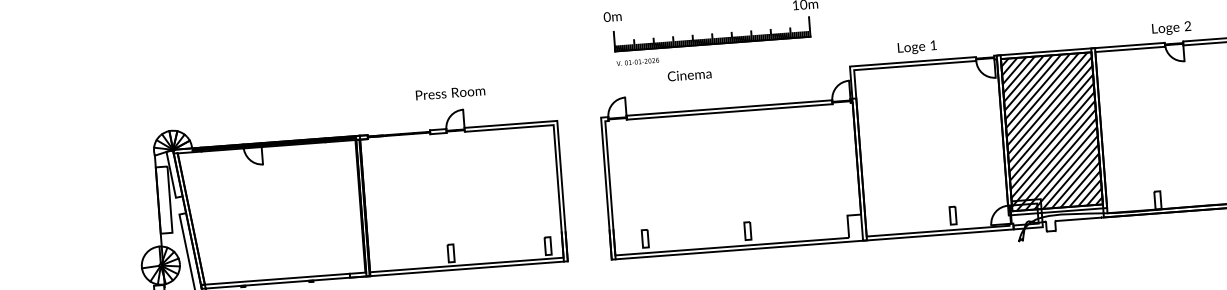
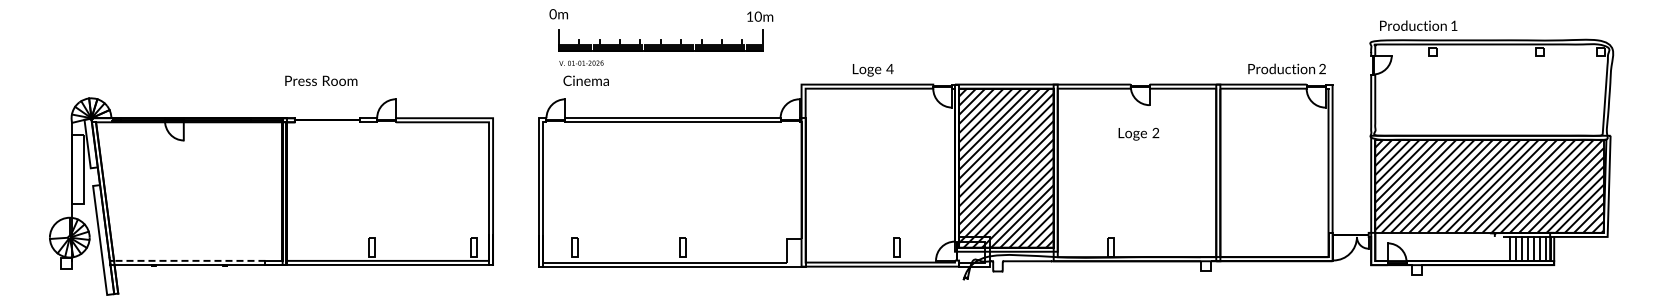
text: (1171, 27) -> (1138, 133), moved
text: (933, 45) -> (889, 69), 1 -> 4
text: (688, 74) -> (585, 80), moved
text: (450, 92) -> (321, 80), moved
line: (275, 279) -> (187, 260), solid -> dashed

